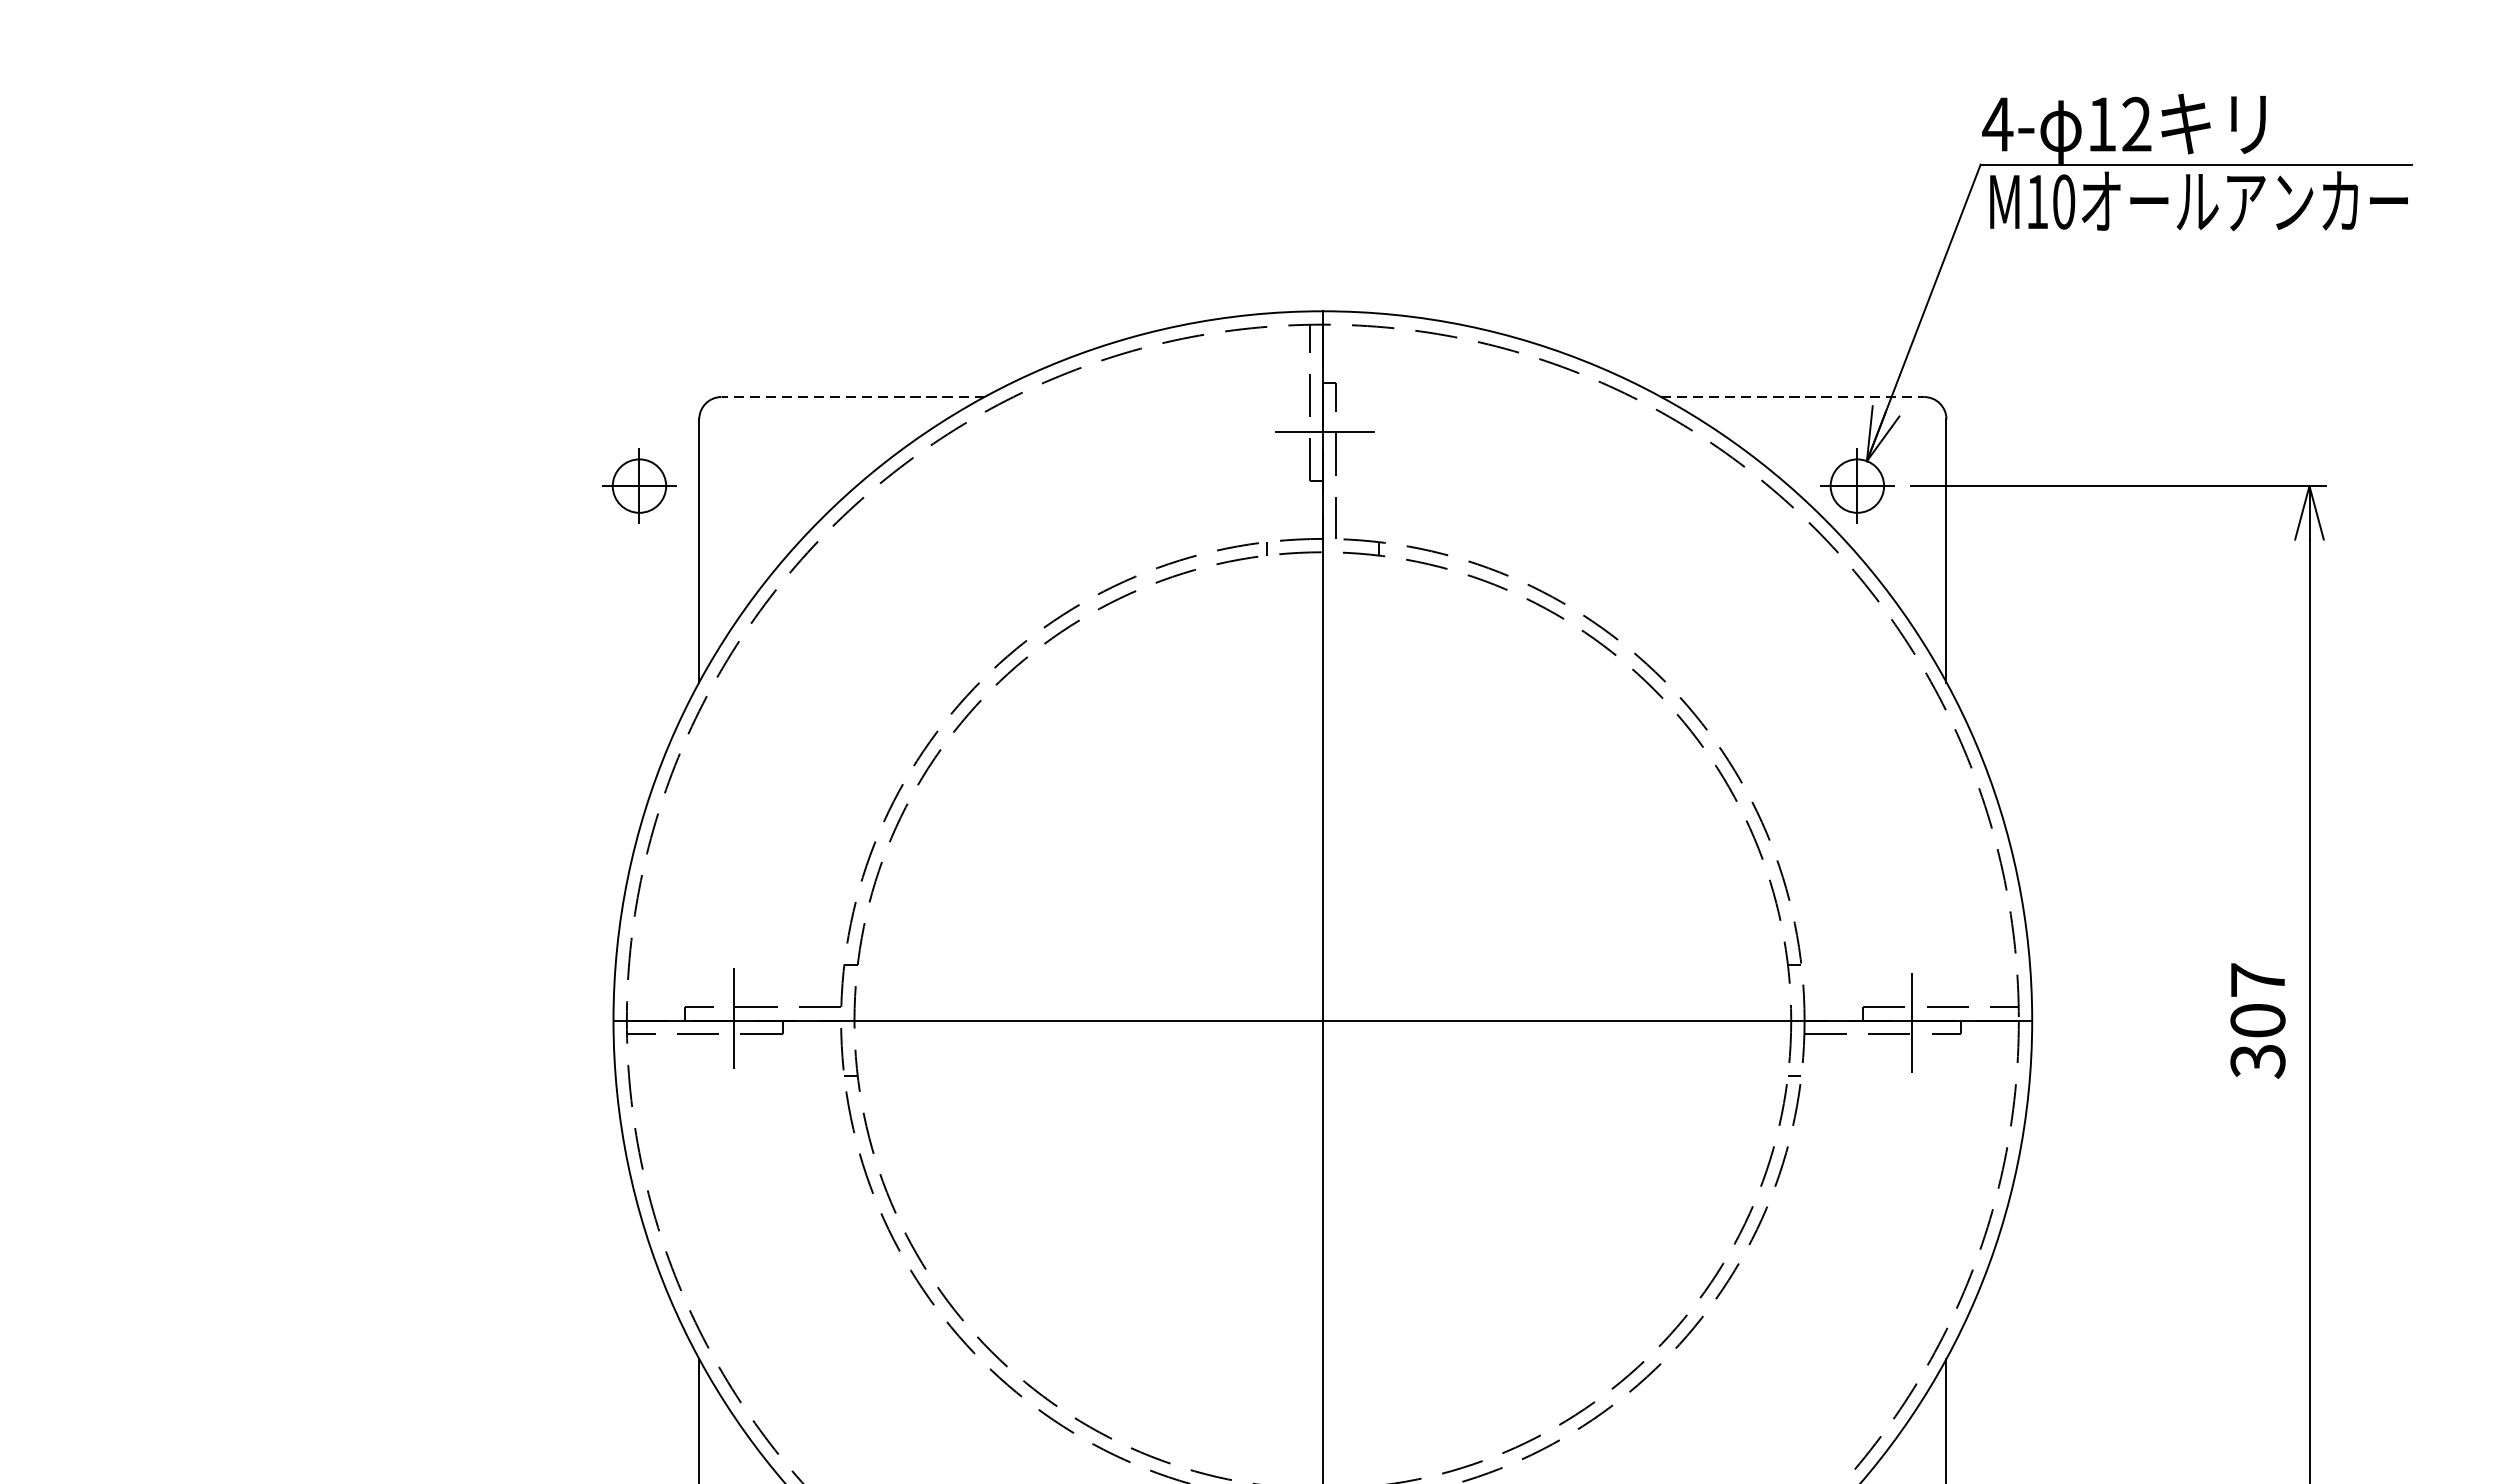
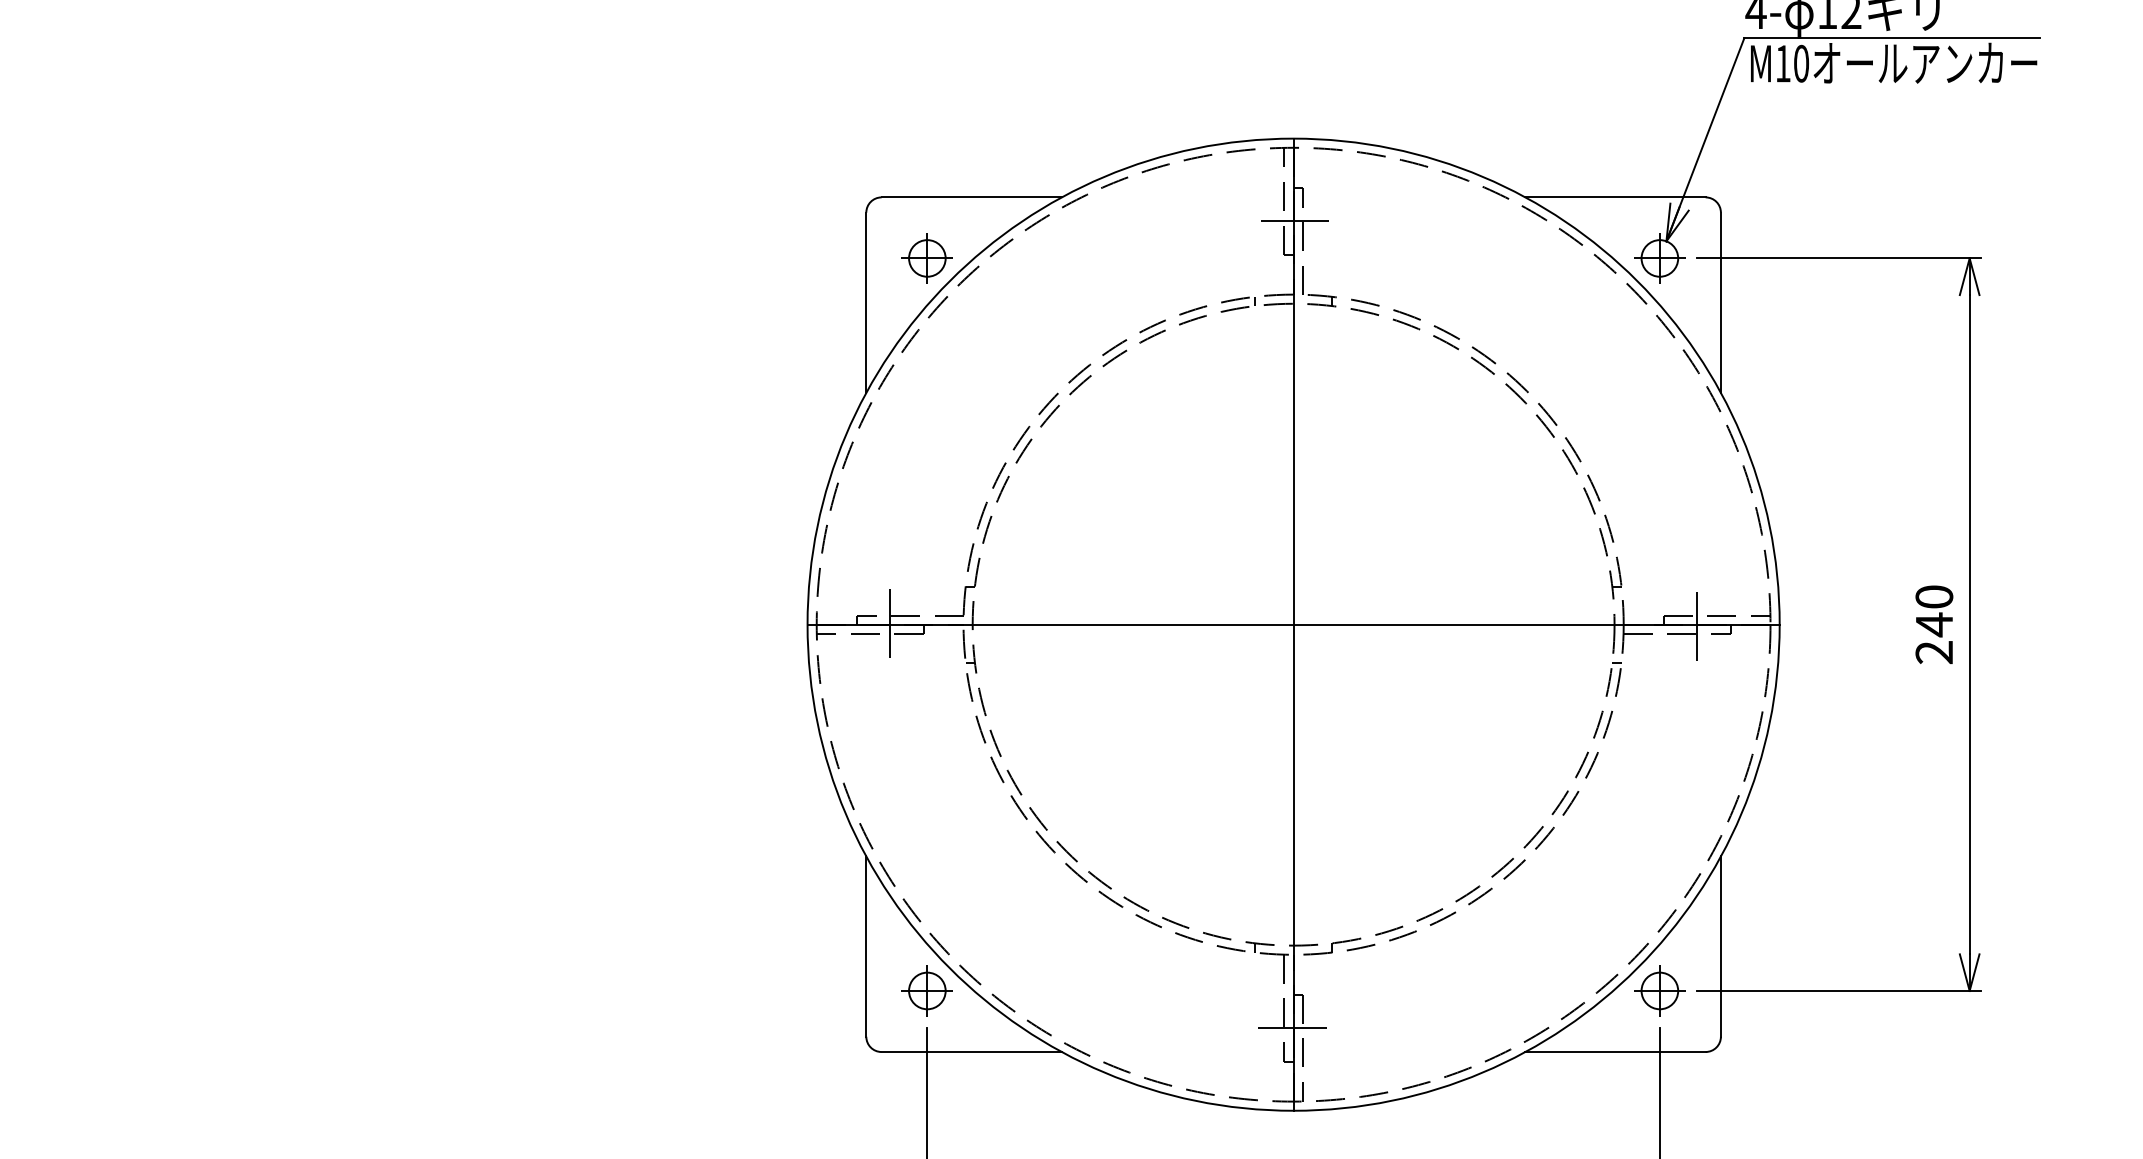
line: (852, 397) -> (971, 197), dashed -> solid
line: (1792, 397) -> (1615, 197), dashed -> solid
part: (638, 486) -> (926, 258), moved
text: (2258, 1020) -> (1934, 624), 307 -> 240

